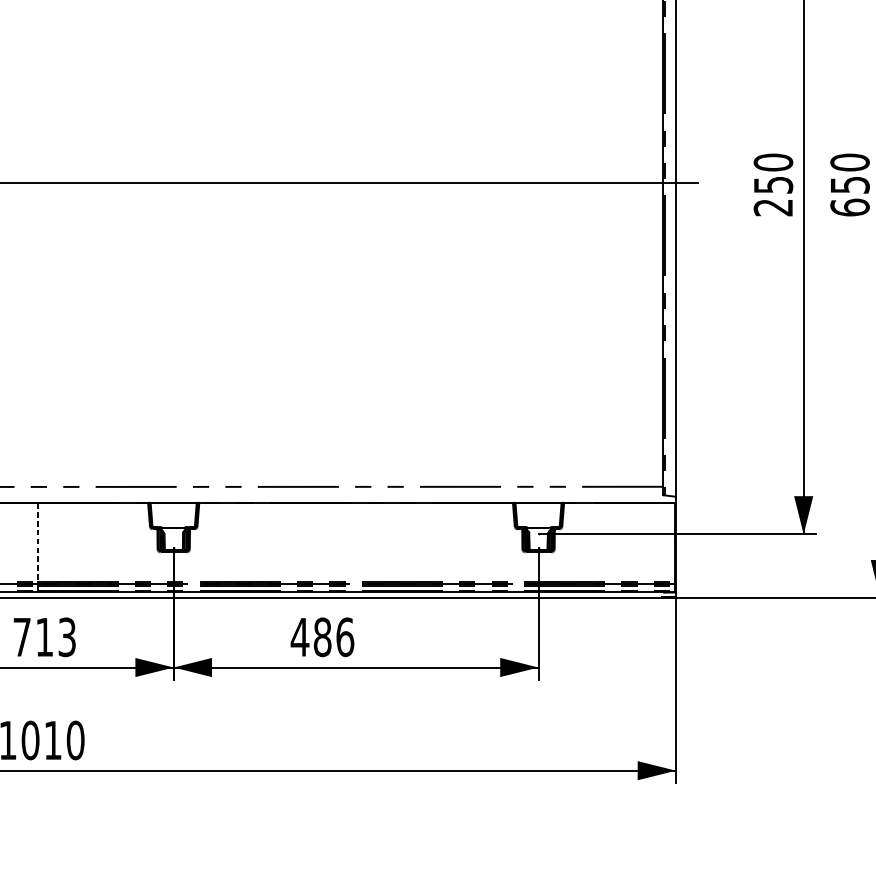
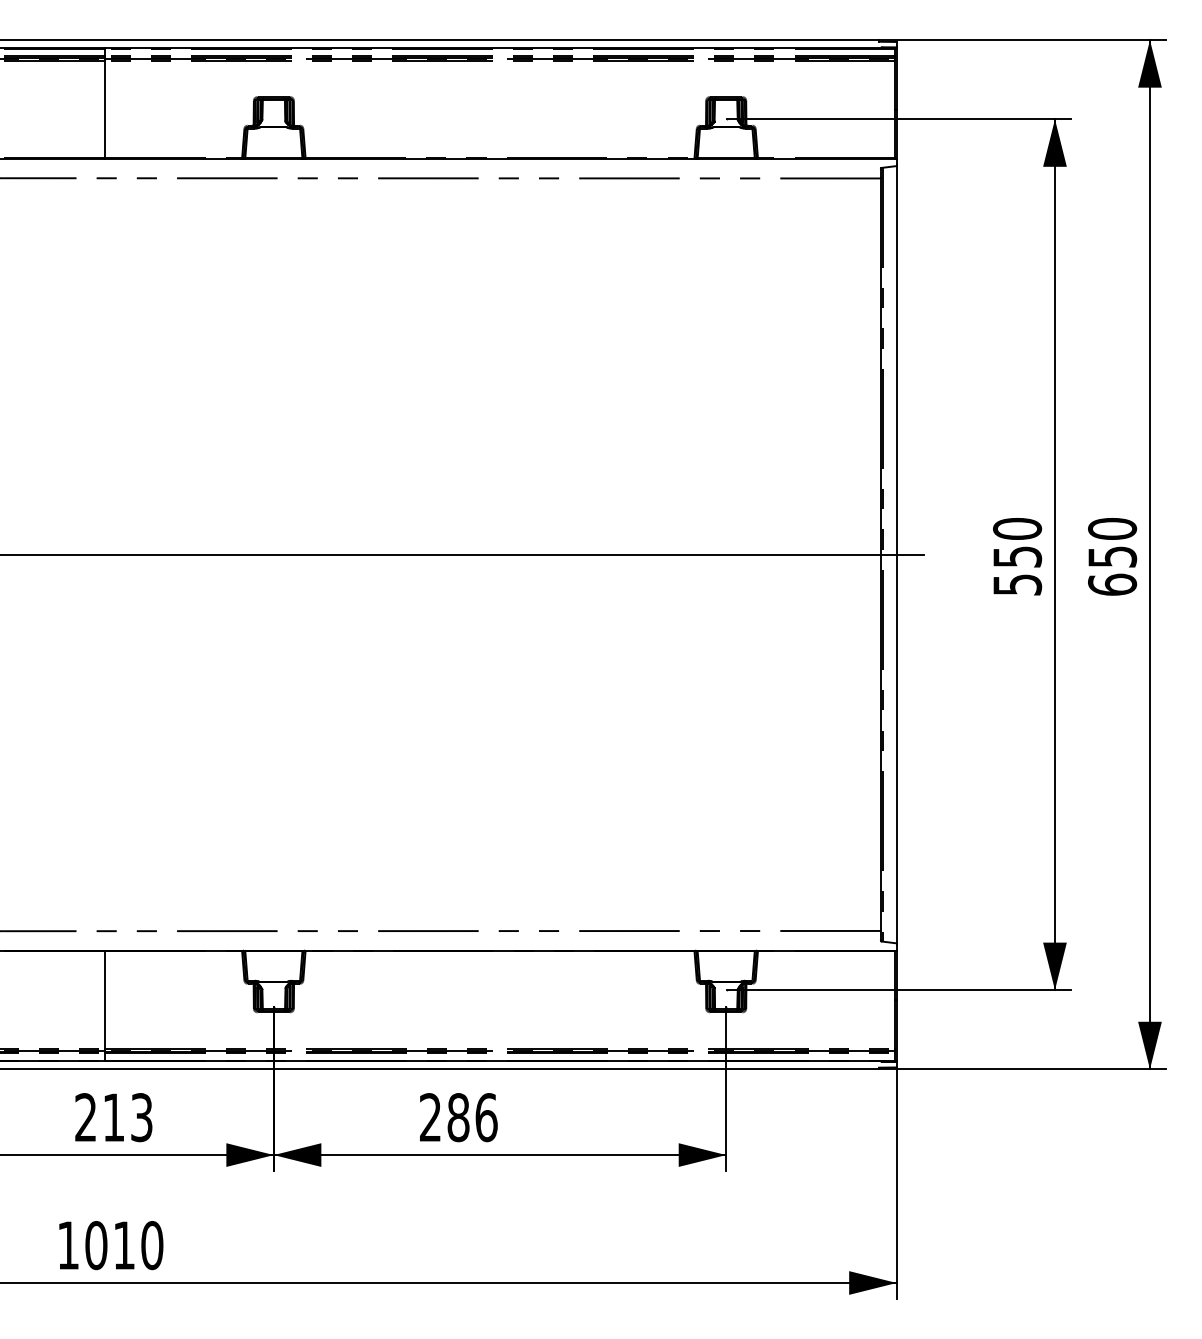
text: (773, 207) -> (1017, 584), 250 -> 550
line: (37, 542) -> (105, 999), dashed -> solid
text: (21, 637) -> (85, 1117), 713 -> 213
text: (300, 637) -> (430, 1117), 486 -> 286

